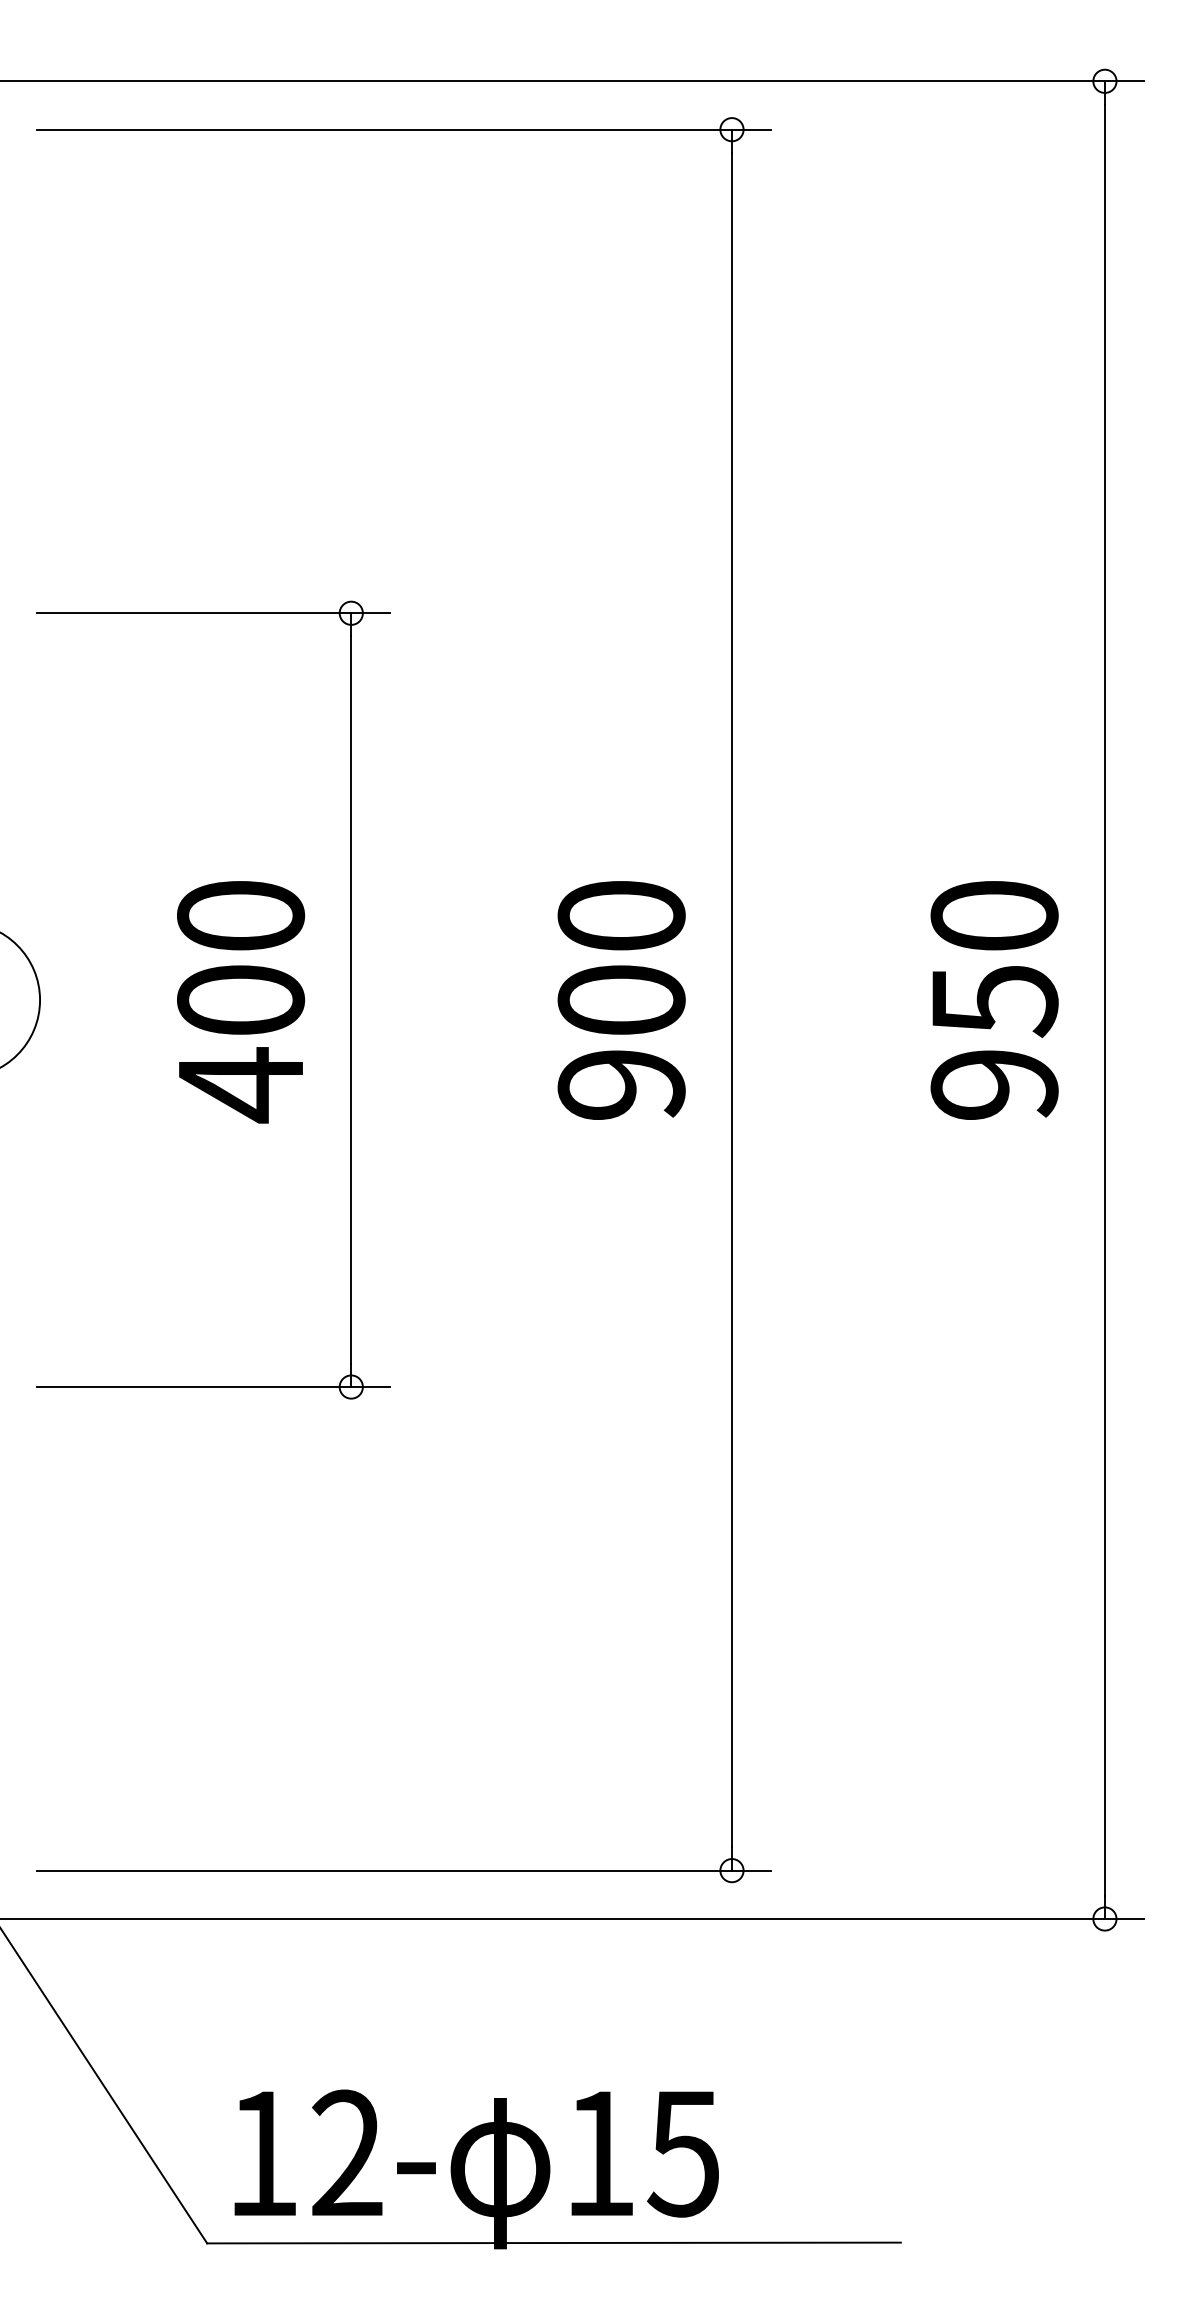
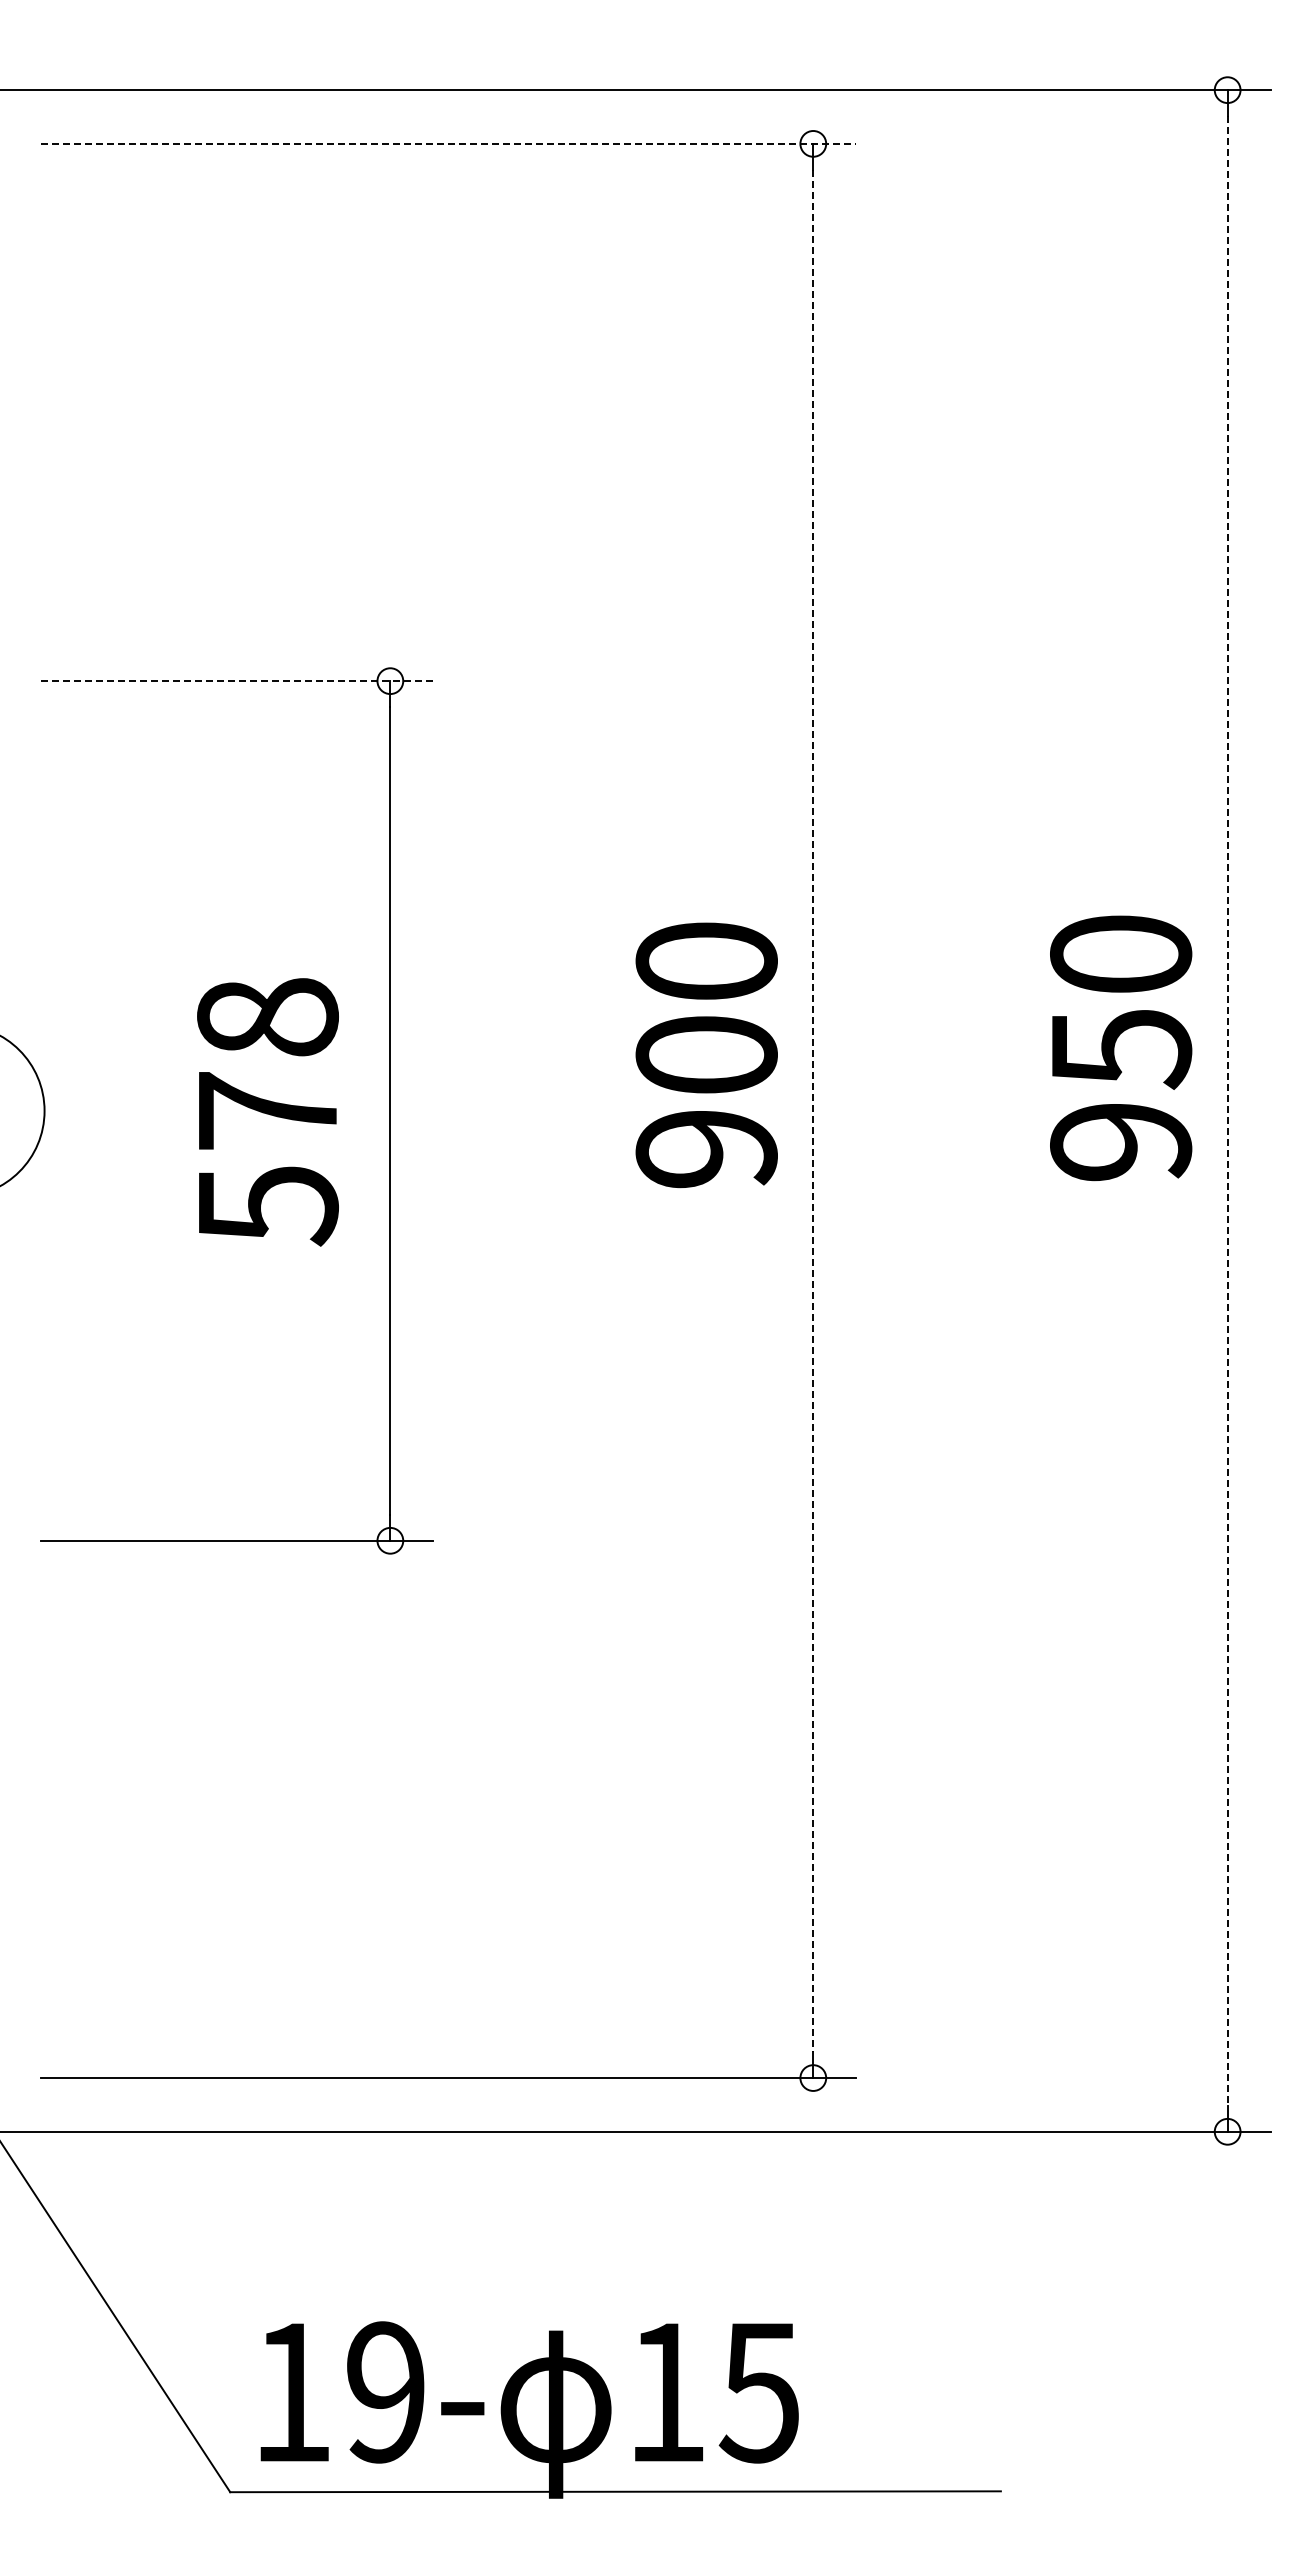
line: (404, 129) -> (449, 143), solid -> dashed
line: (213, 613) -> (237, 681), solid -> dashed
text: (621, 1000) -> (706, 1055), moved
line: (732, 1000) -> (813, 1111), solid -> dashed
text: (994, 1000) -> (1121, 1048), moved
line: (1104, 1000) -> (1227, 1111), solid -> dashed
text: (240, 1002) -> (267, 1113), 400 -> 578
text: (346, 2153) -> (385, 2392), 12- -> 19-

